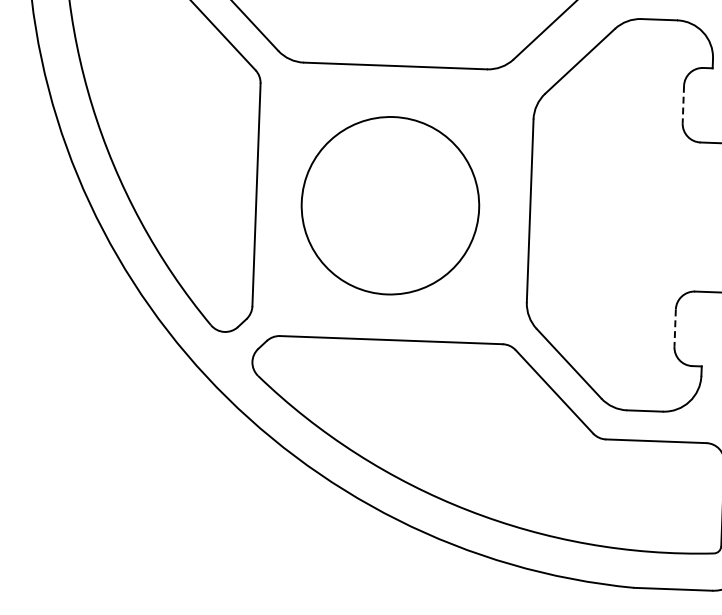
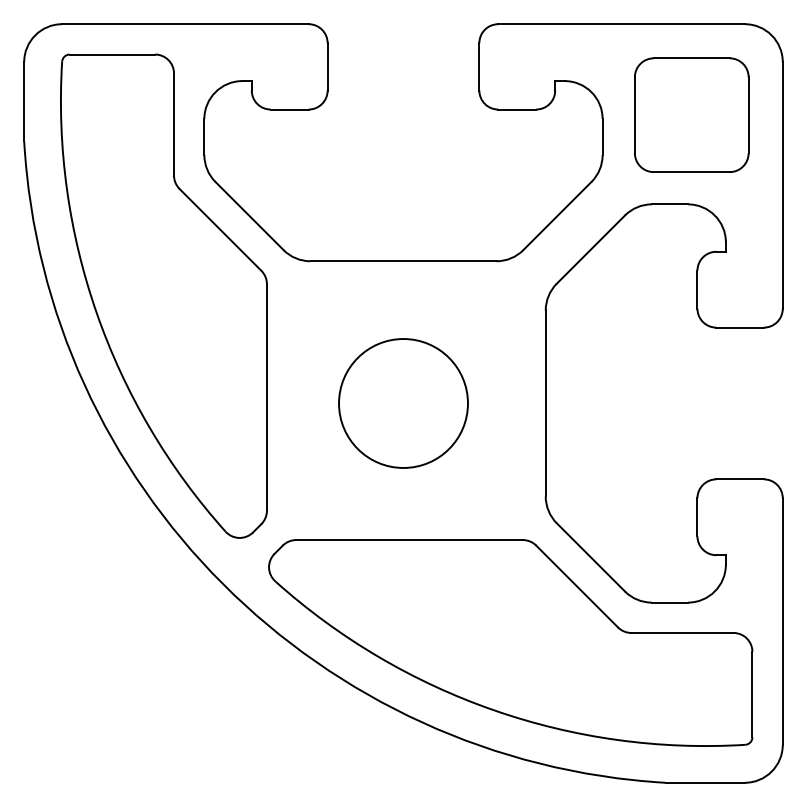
line: (683, 104) -> (697, 289), dashed -> solid
circle: (390, 205) -> (403, 403), size x0.71
line: (675, 328) -> (697, 517), dashed -> solid

